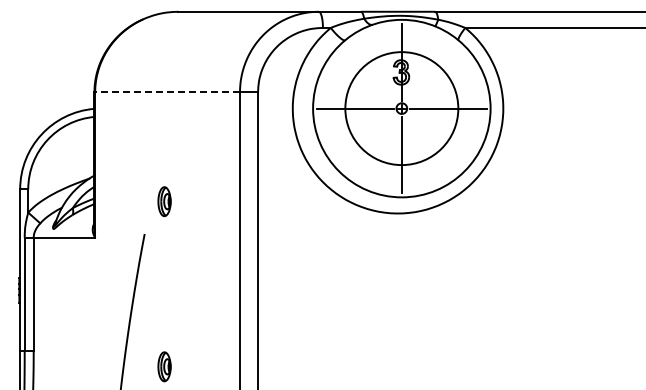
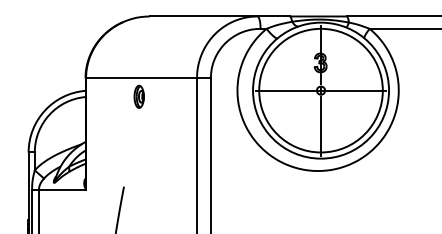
line: (167, 92) -> (141, 78), dashed -> solid
circle: (401, 108) -> (320, 90), size x1.43
part: (164, 201) -> (139, 96), moved

